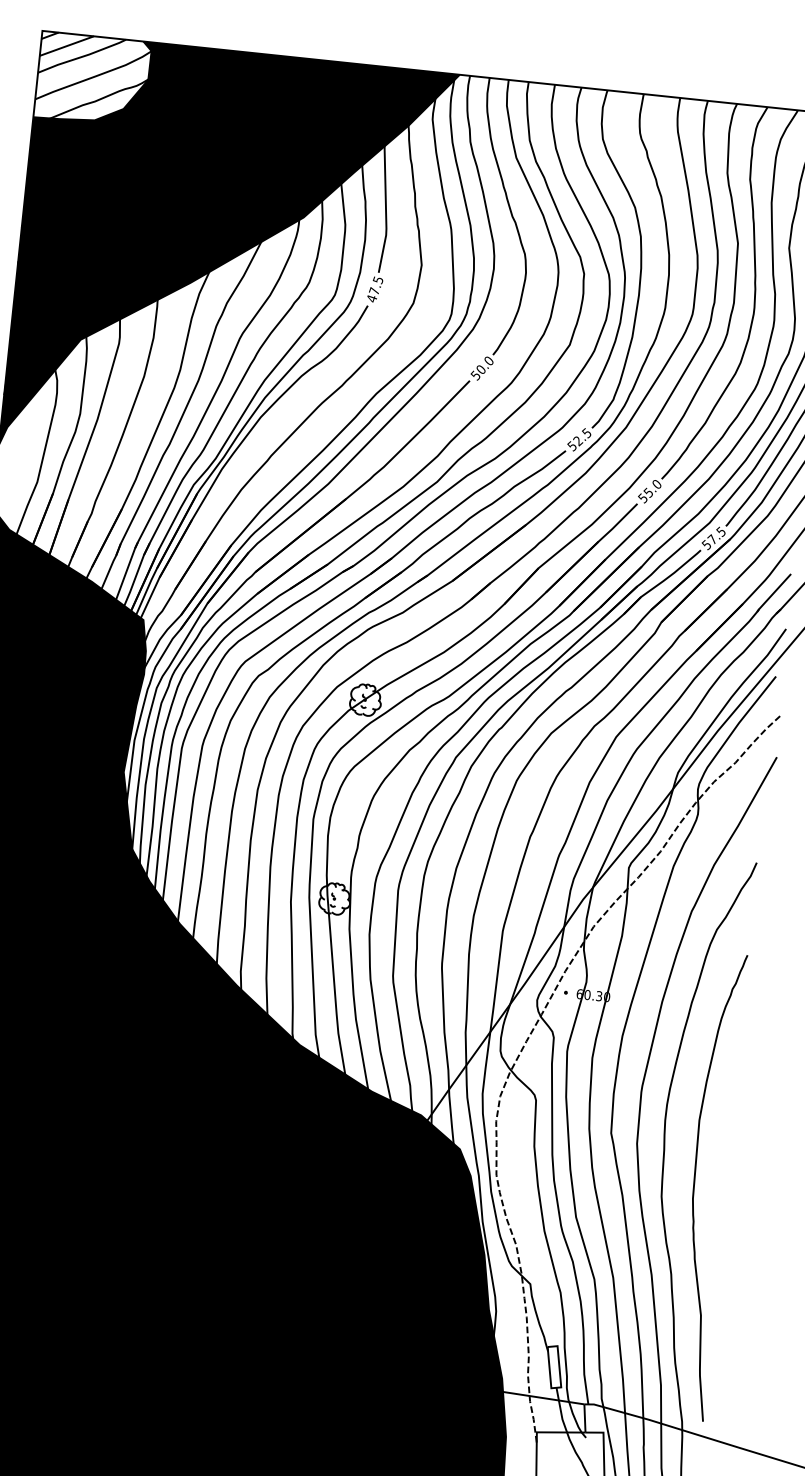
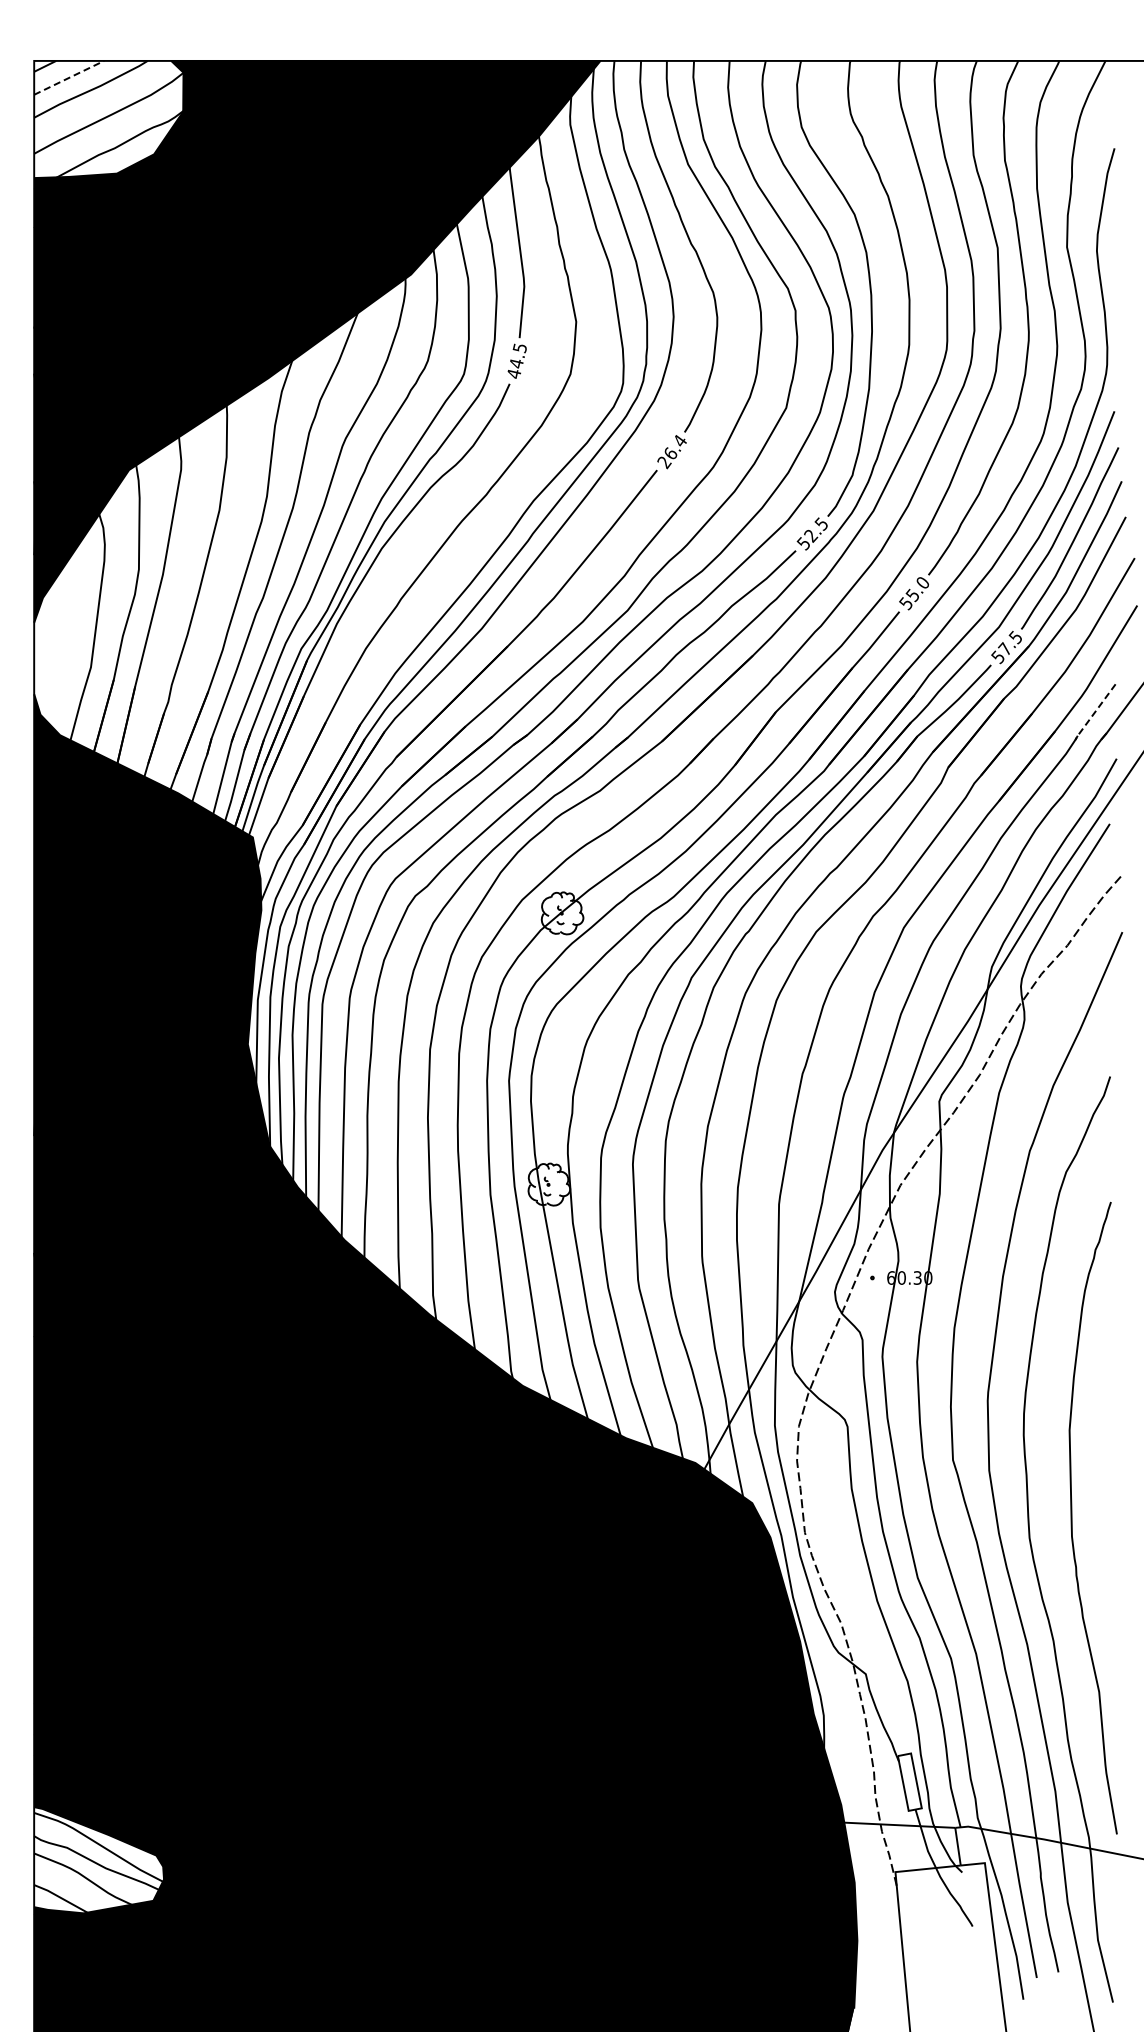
line: (67, 45) -> (69, 77), solid -> dashed
text: (374, 291) -> (516, 363), 47.5 -> 44.5
text: (481, 368) -> (671, 452), 50.0 -> 26.4
line: (773, 593) -> (1094, 712), solid -> dashed

